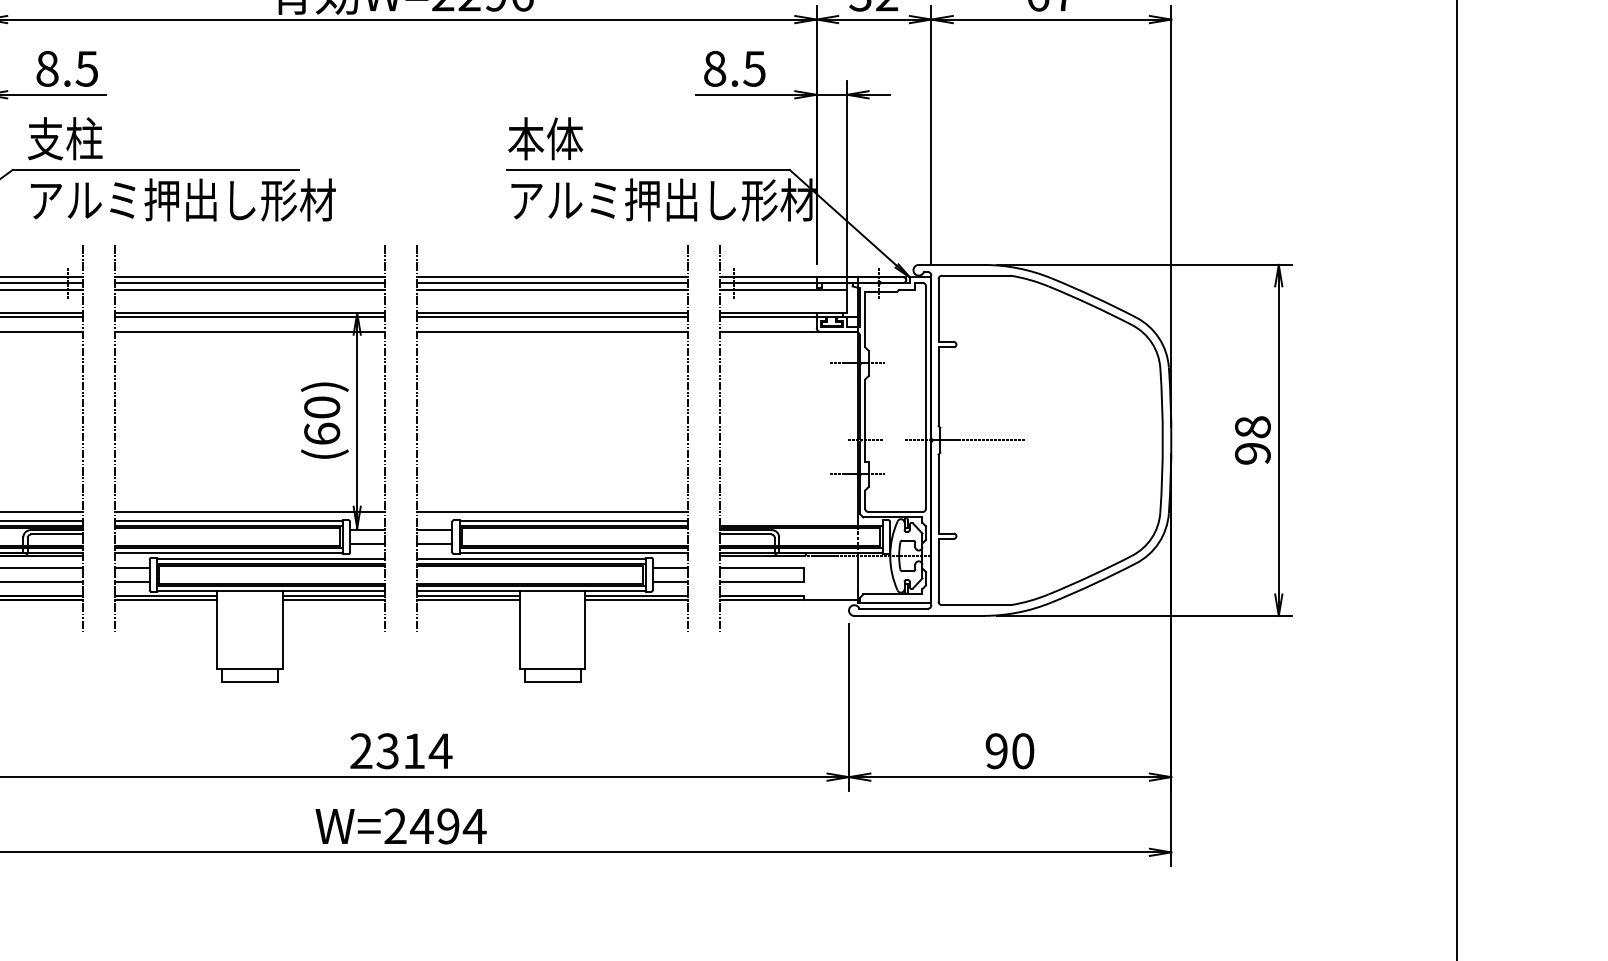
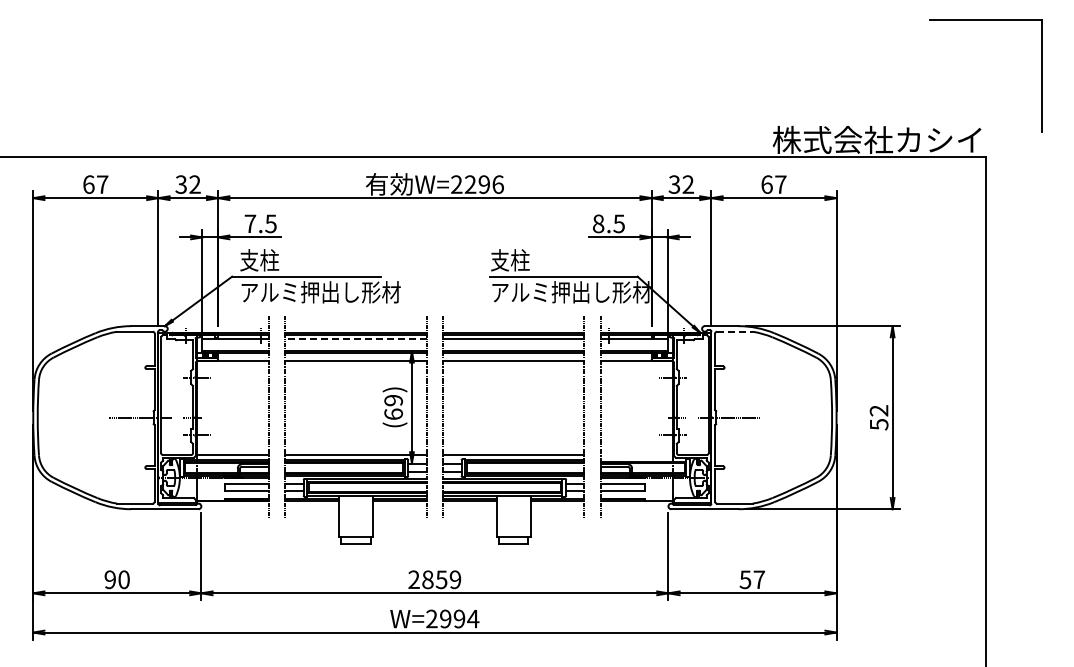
text: (47, 68) -> (250, 223), 8.5 -> 7.5
text: (544, 139) -> (509, 260), 本体 -> 支柱
line: (975, 275) -> (734, 331), solid -> dashed
line: (248, 290) -> (355, 339), solid -> dashed
text: (321, 407) -> (393, 400), (60) -> (69)
text: (1251, 440) -> (878, 417), 98 -> 52
text: (413, 750) -> (441, 579), 2314 -> 2859
text: (1010, 750) -> (752, 579), 90 -> 57
text: (421, 825) -> (445, 618), W=2494 -> W=2994

